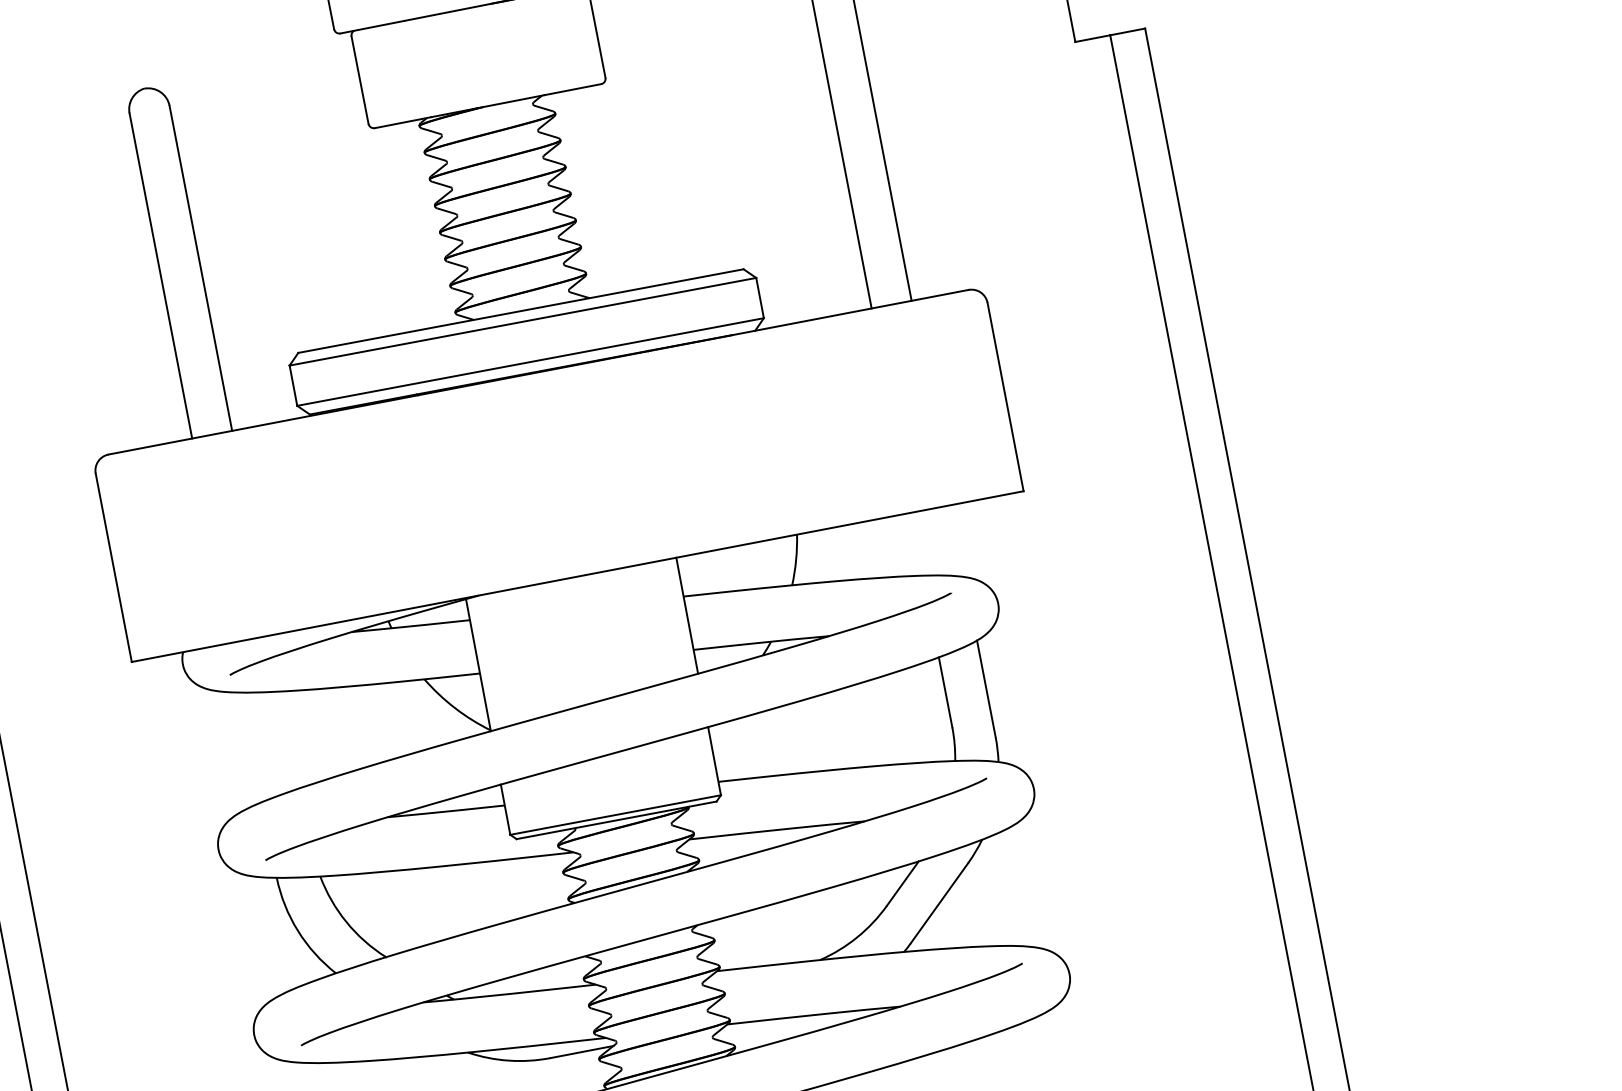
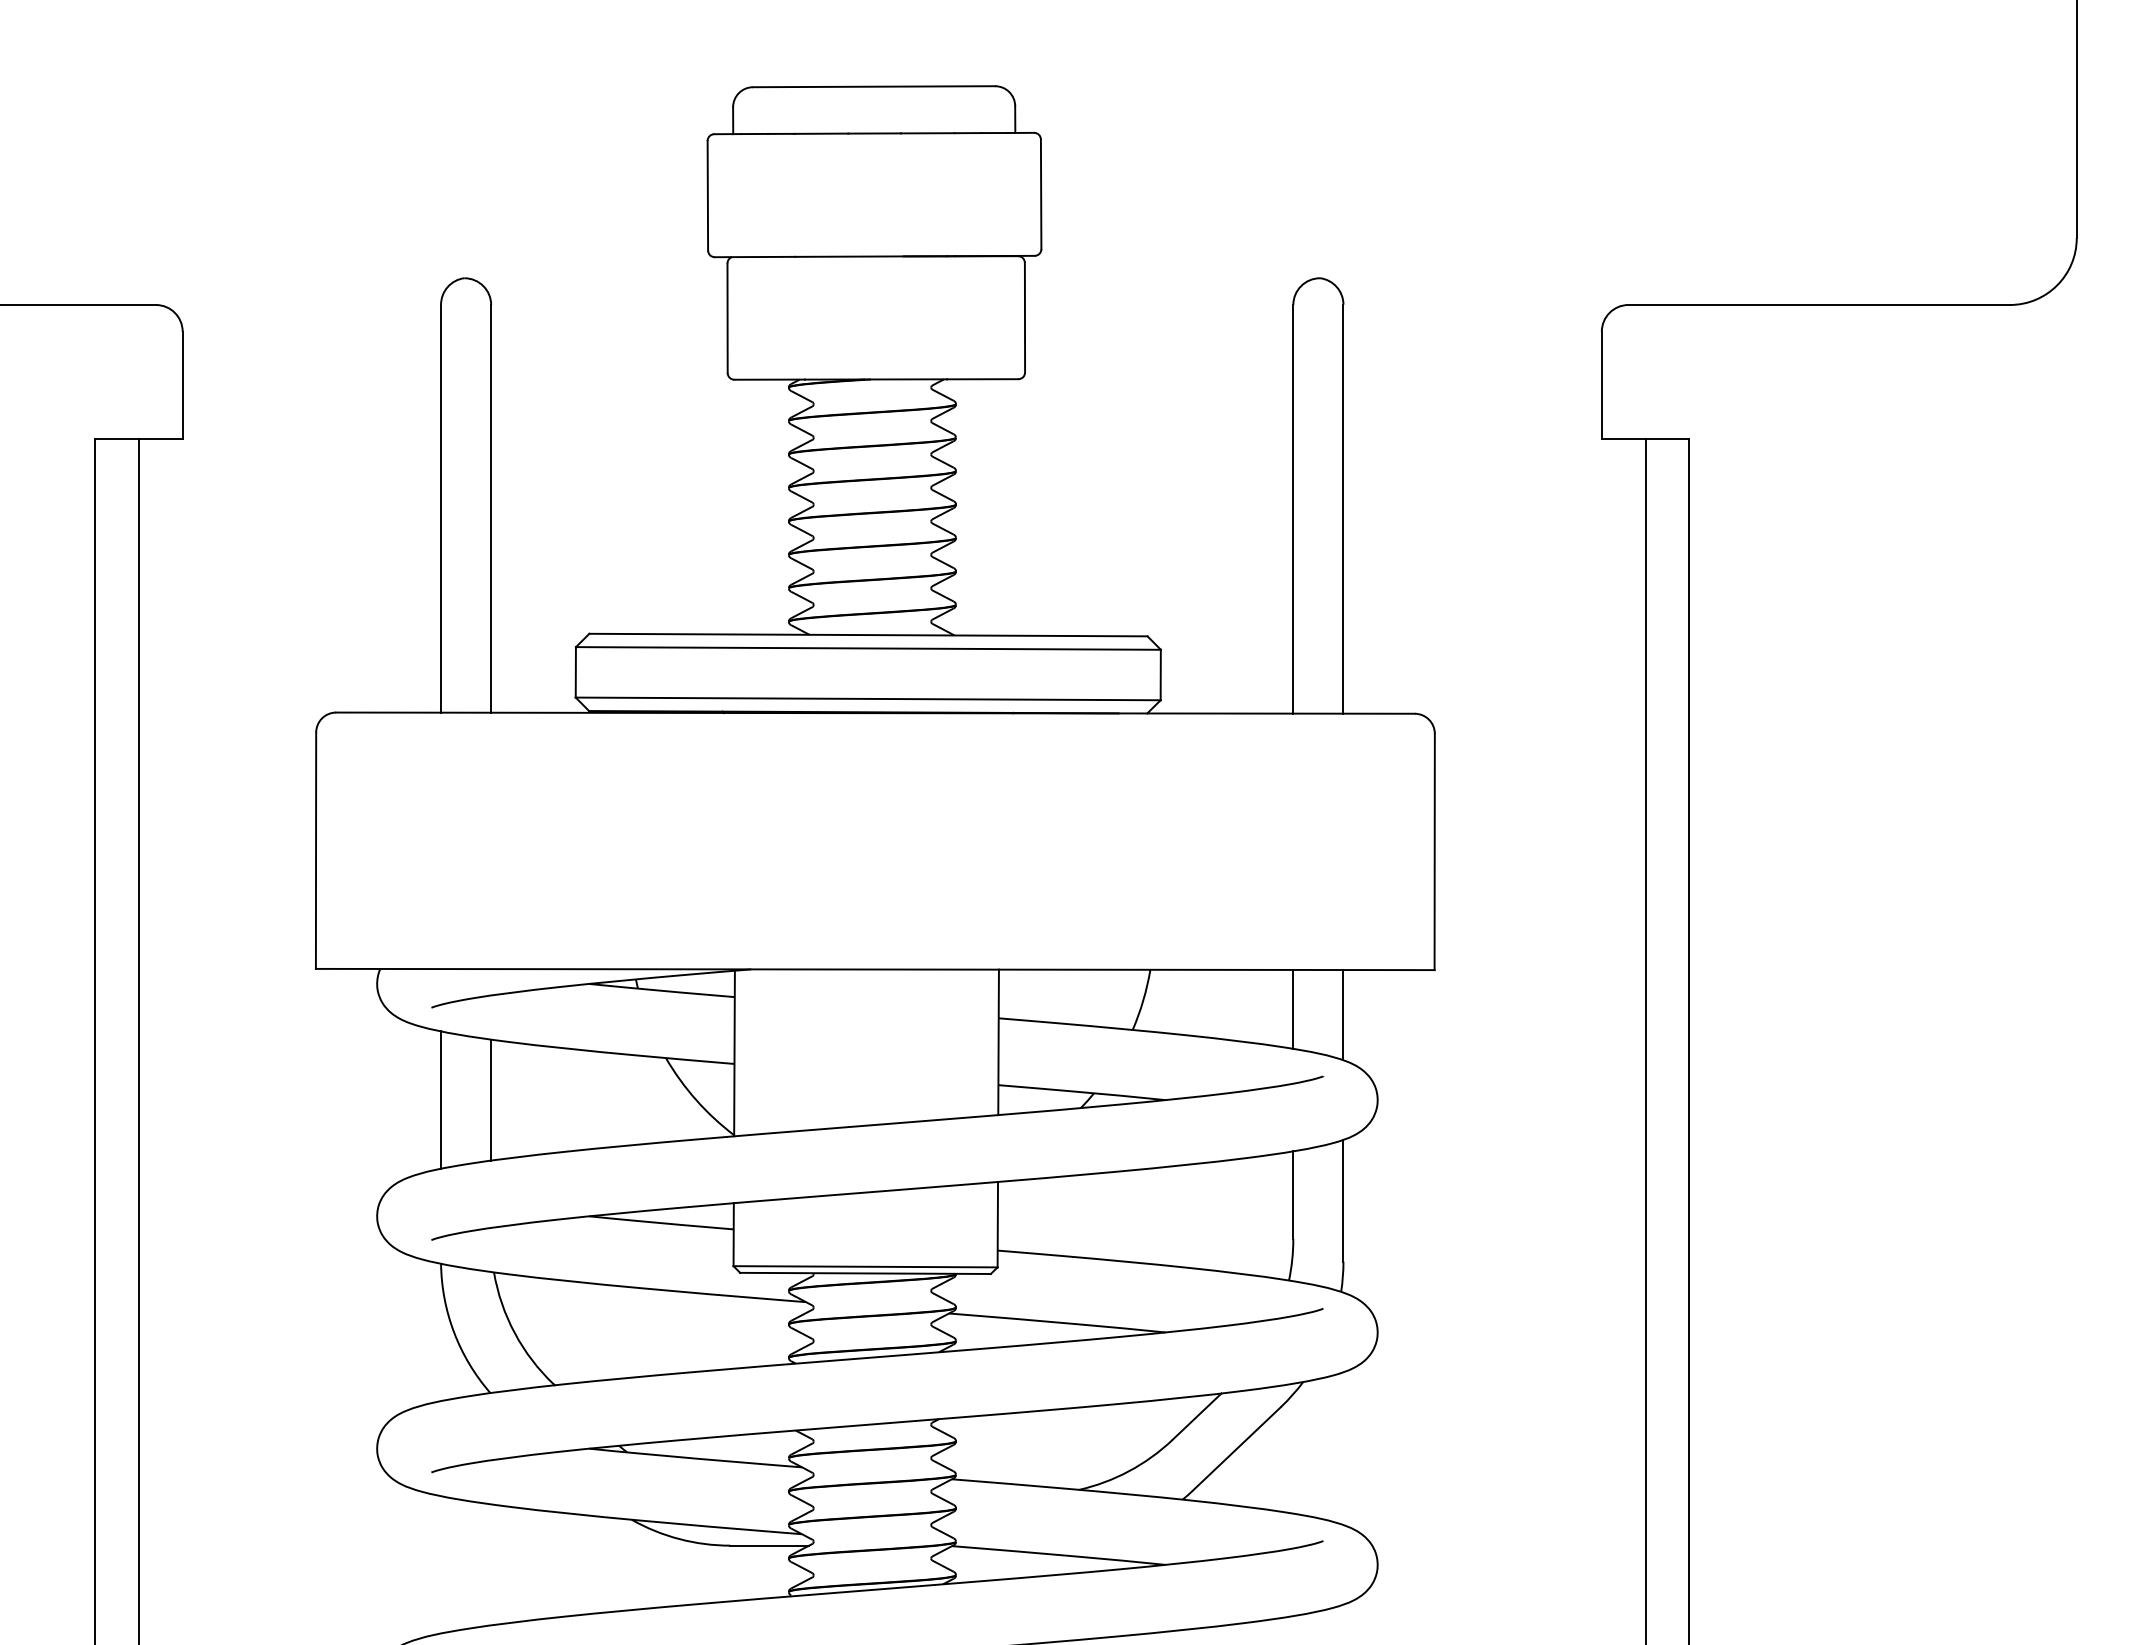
line: (957, 541) -> (1343, 1015), added
line: (917, 543) -> (1293, 1008), added
line: (291, 739) -> (491, 1099), added
line: (251, 746) -> (441, 1099), added

